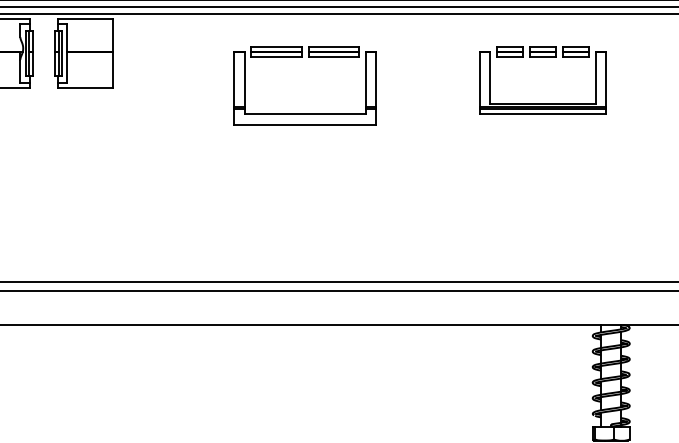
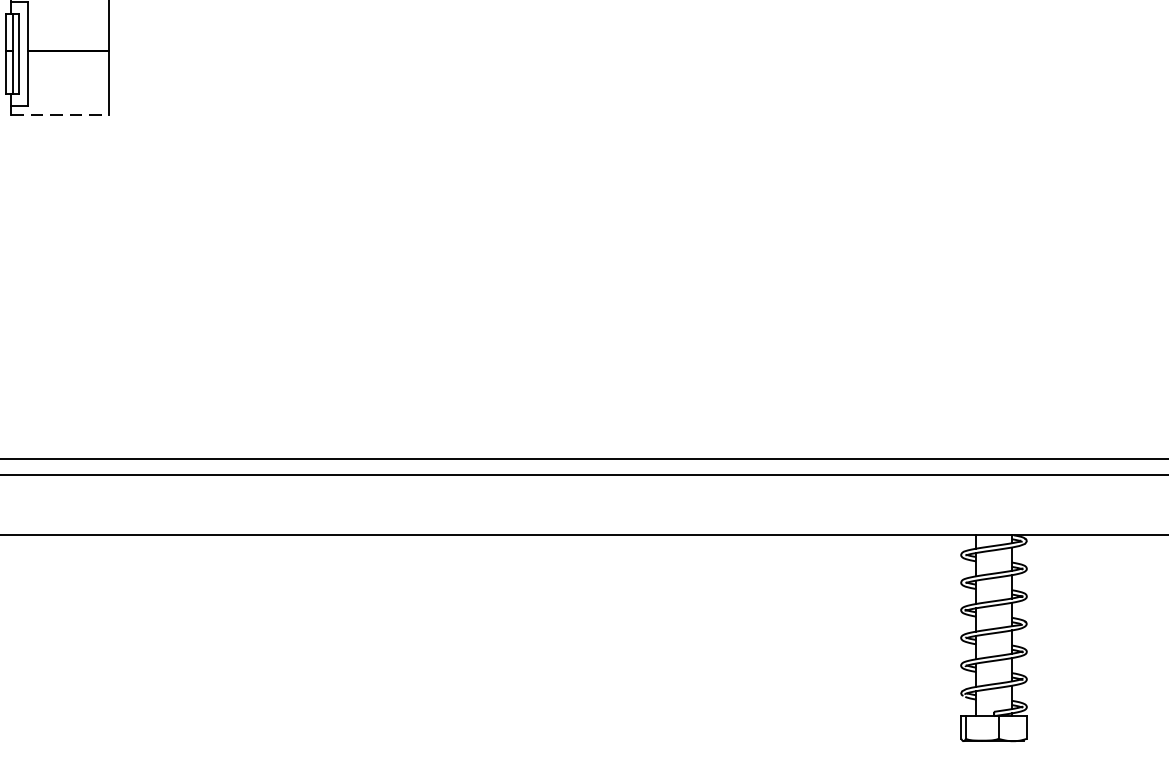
part: (542, 57) -> (871, 60), removed
line: (85, 88) -> (60, 115), solid -> dashed
part: (304, 113) -> (449, 159), removed

